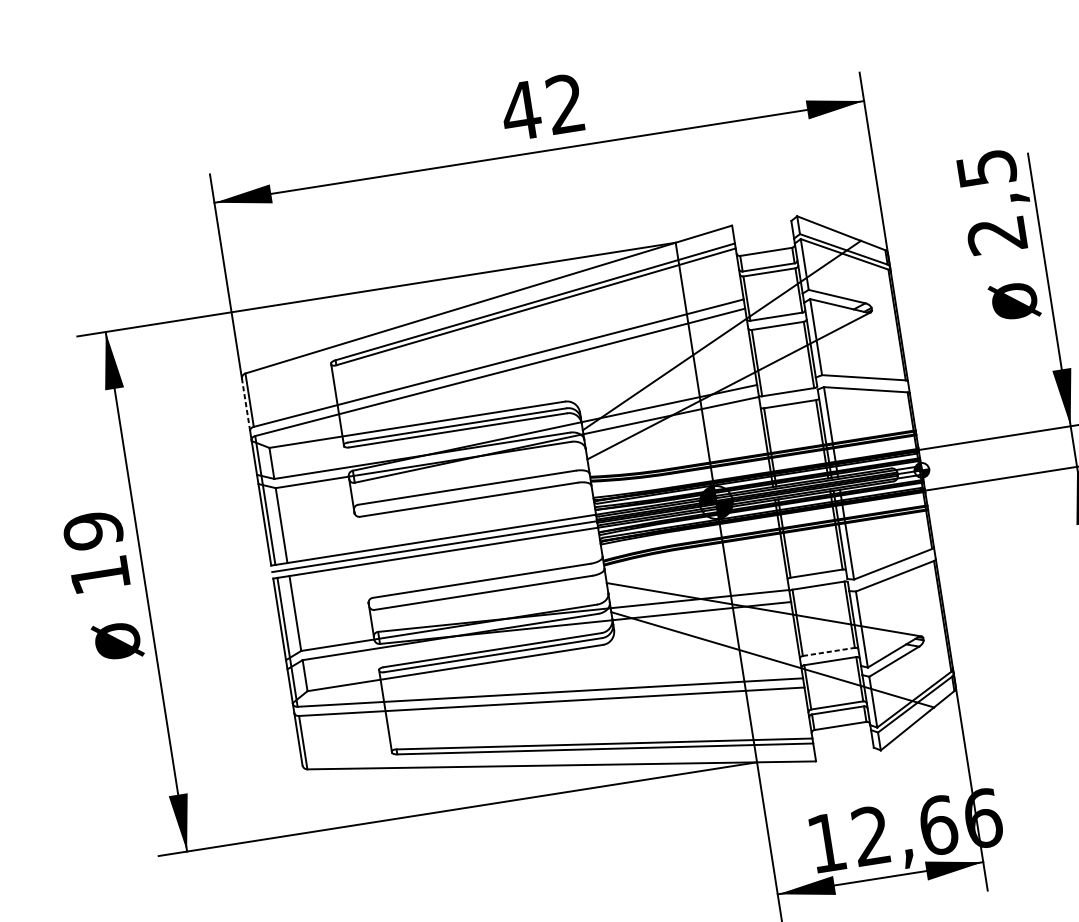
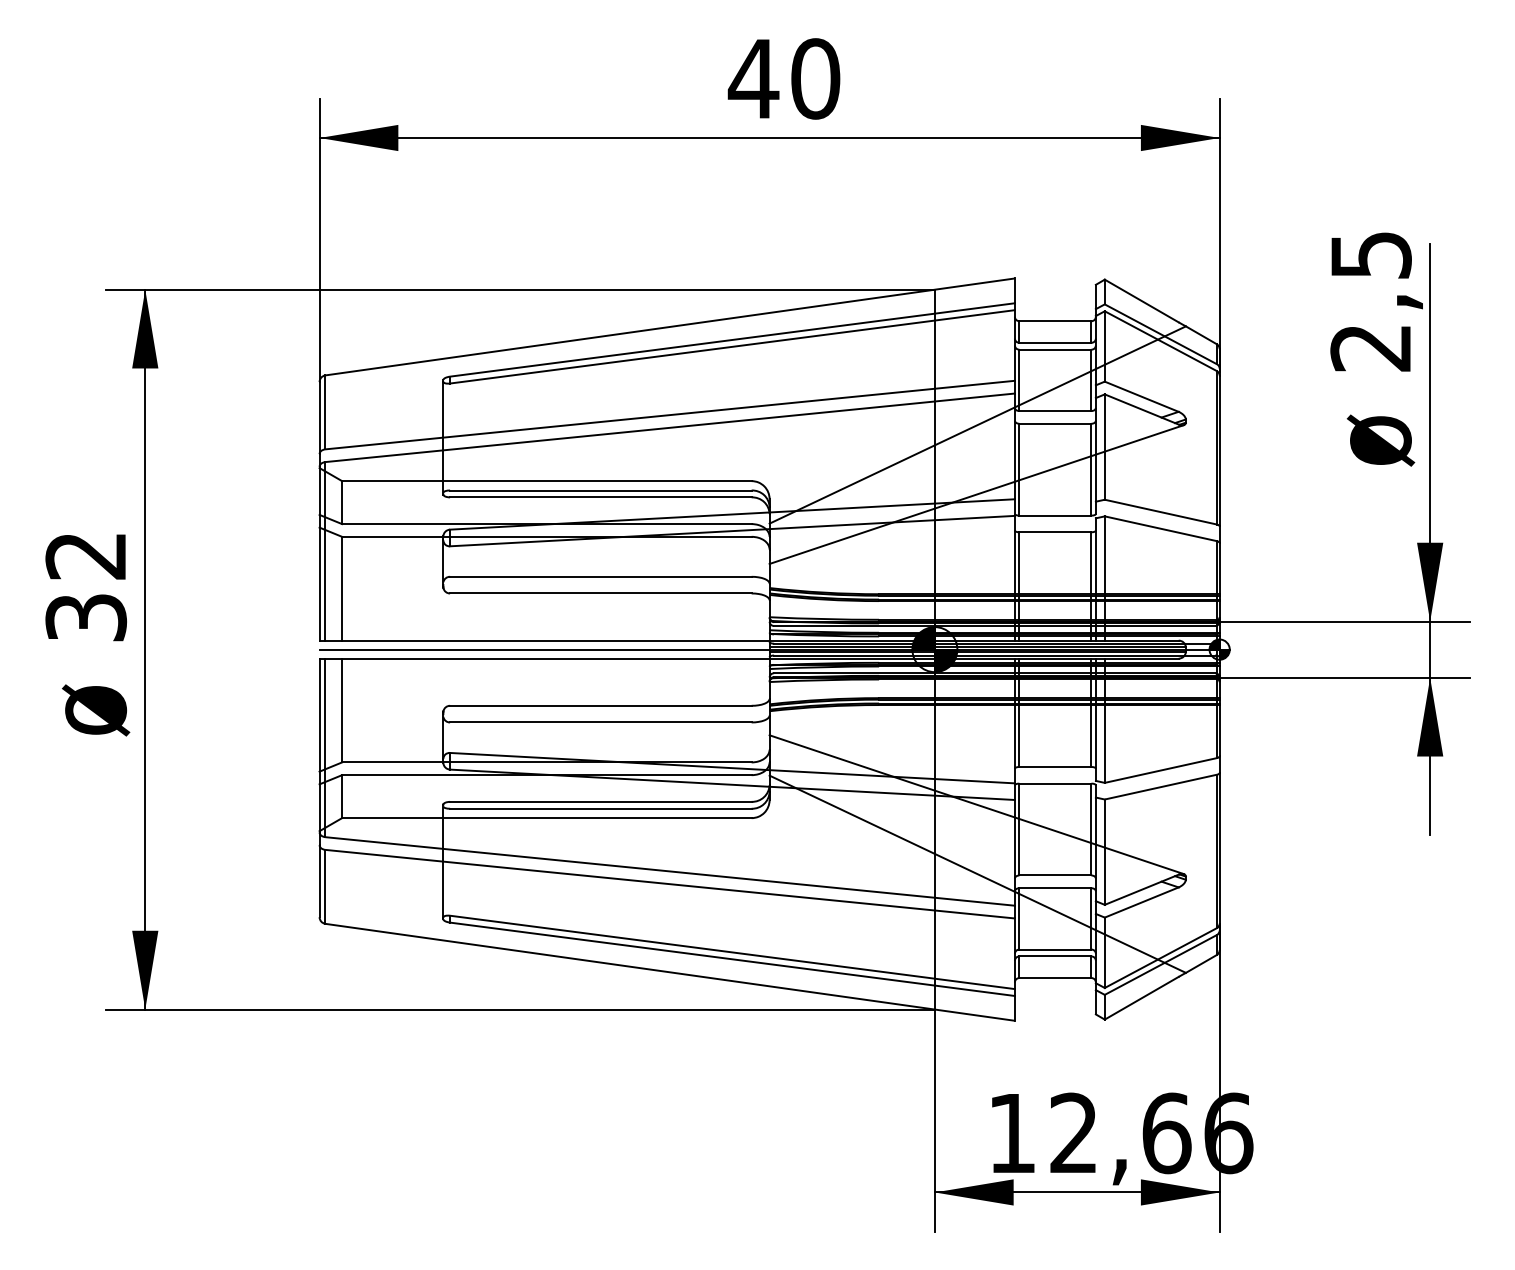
text: (565, 103) -> (815, 78), 42 -> 40
line: (245, 404) -> (319, 417), dashed -> solid
text: (96, 552) -> (86, 586), 19 -> 32
line: (828, 651) -> (1055, 875), dashed -> solid

